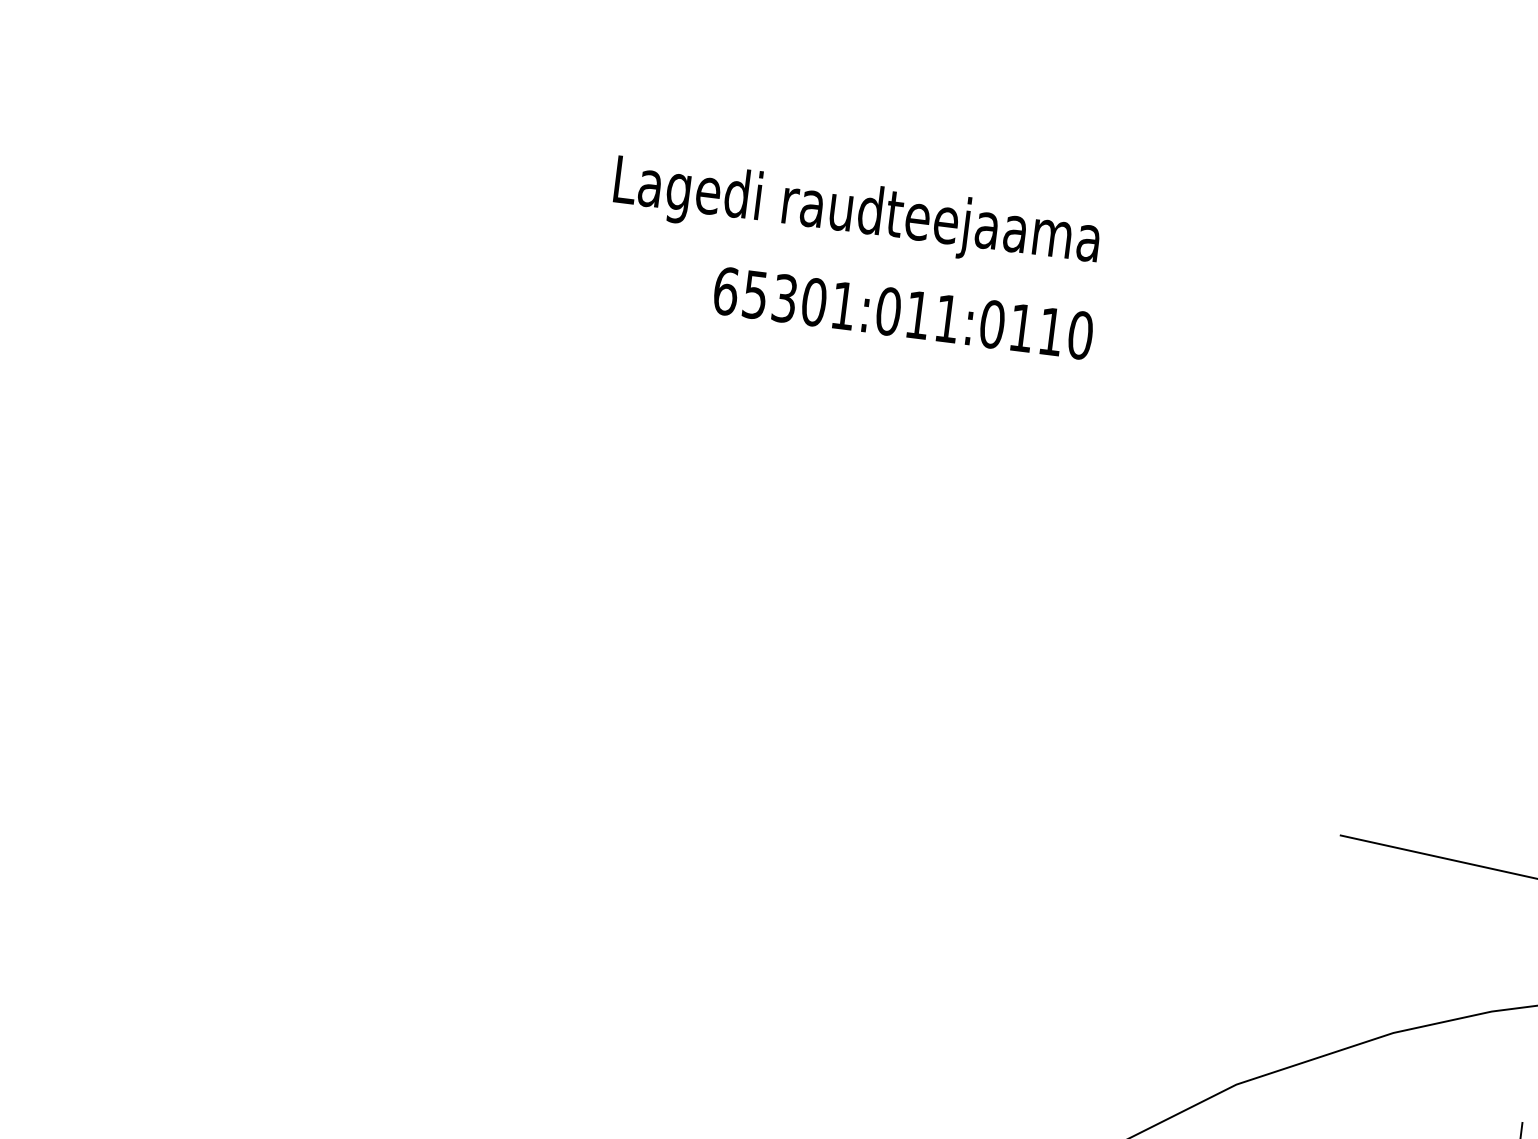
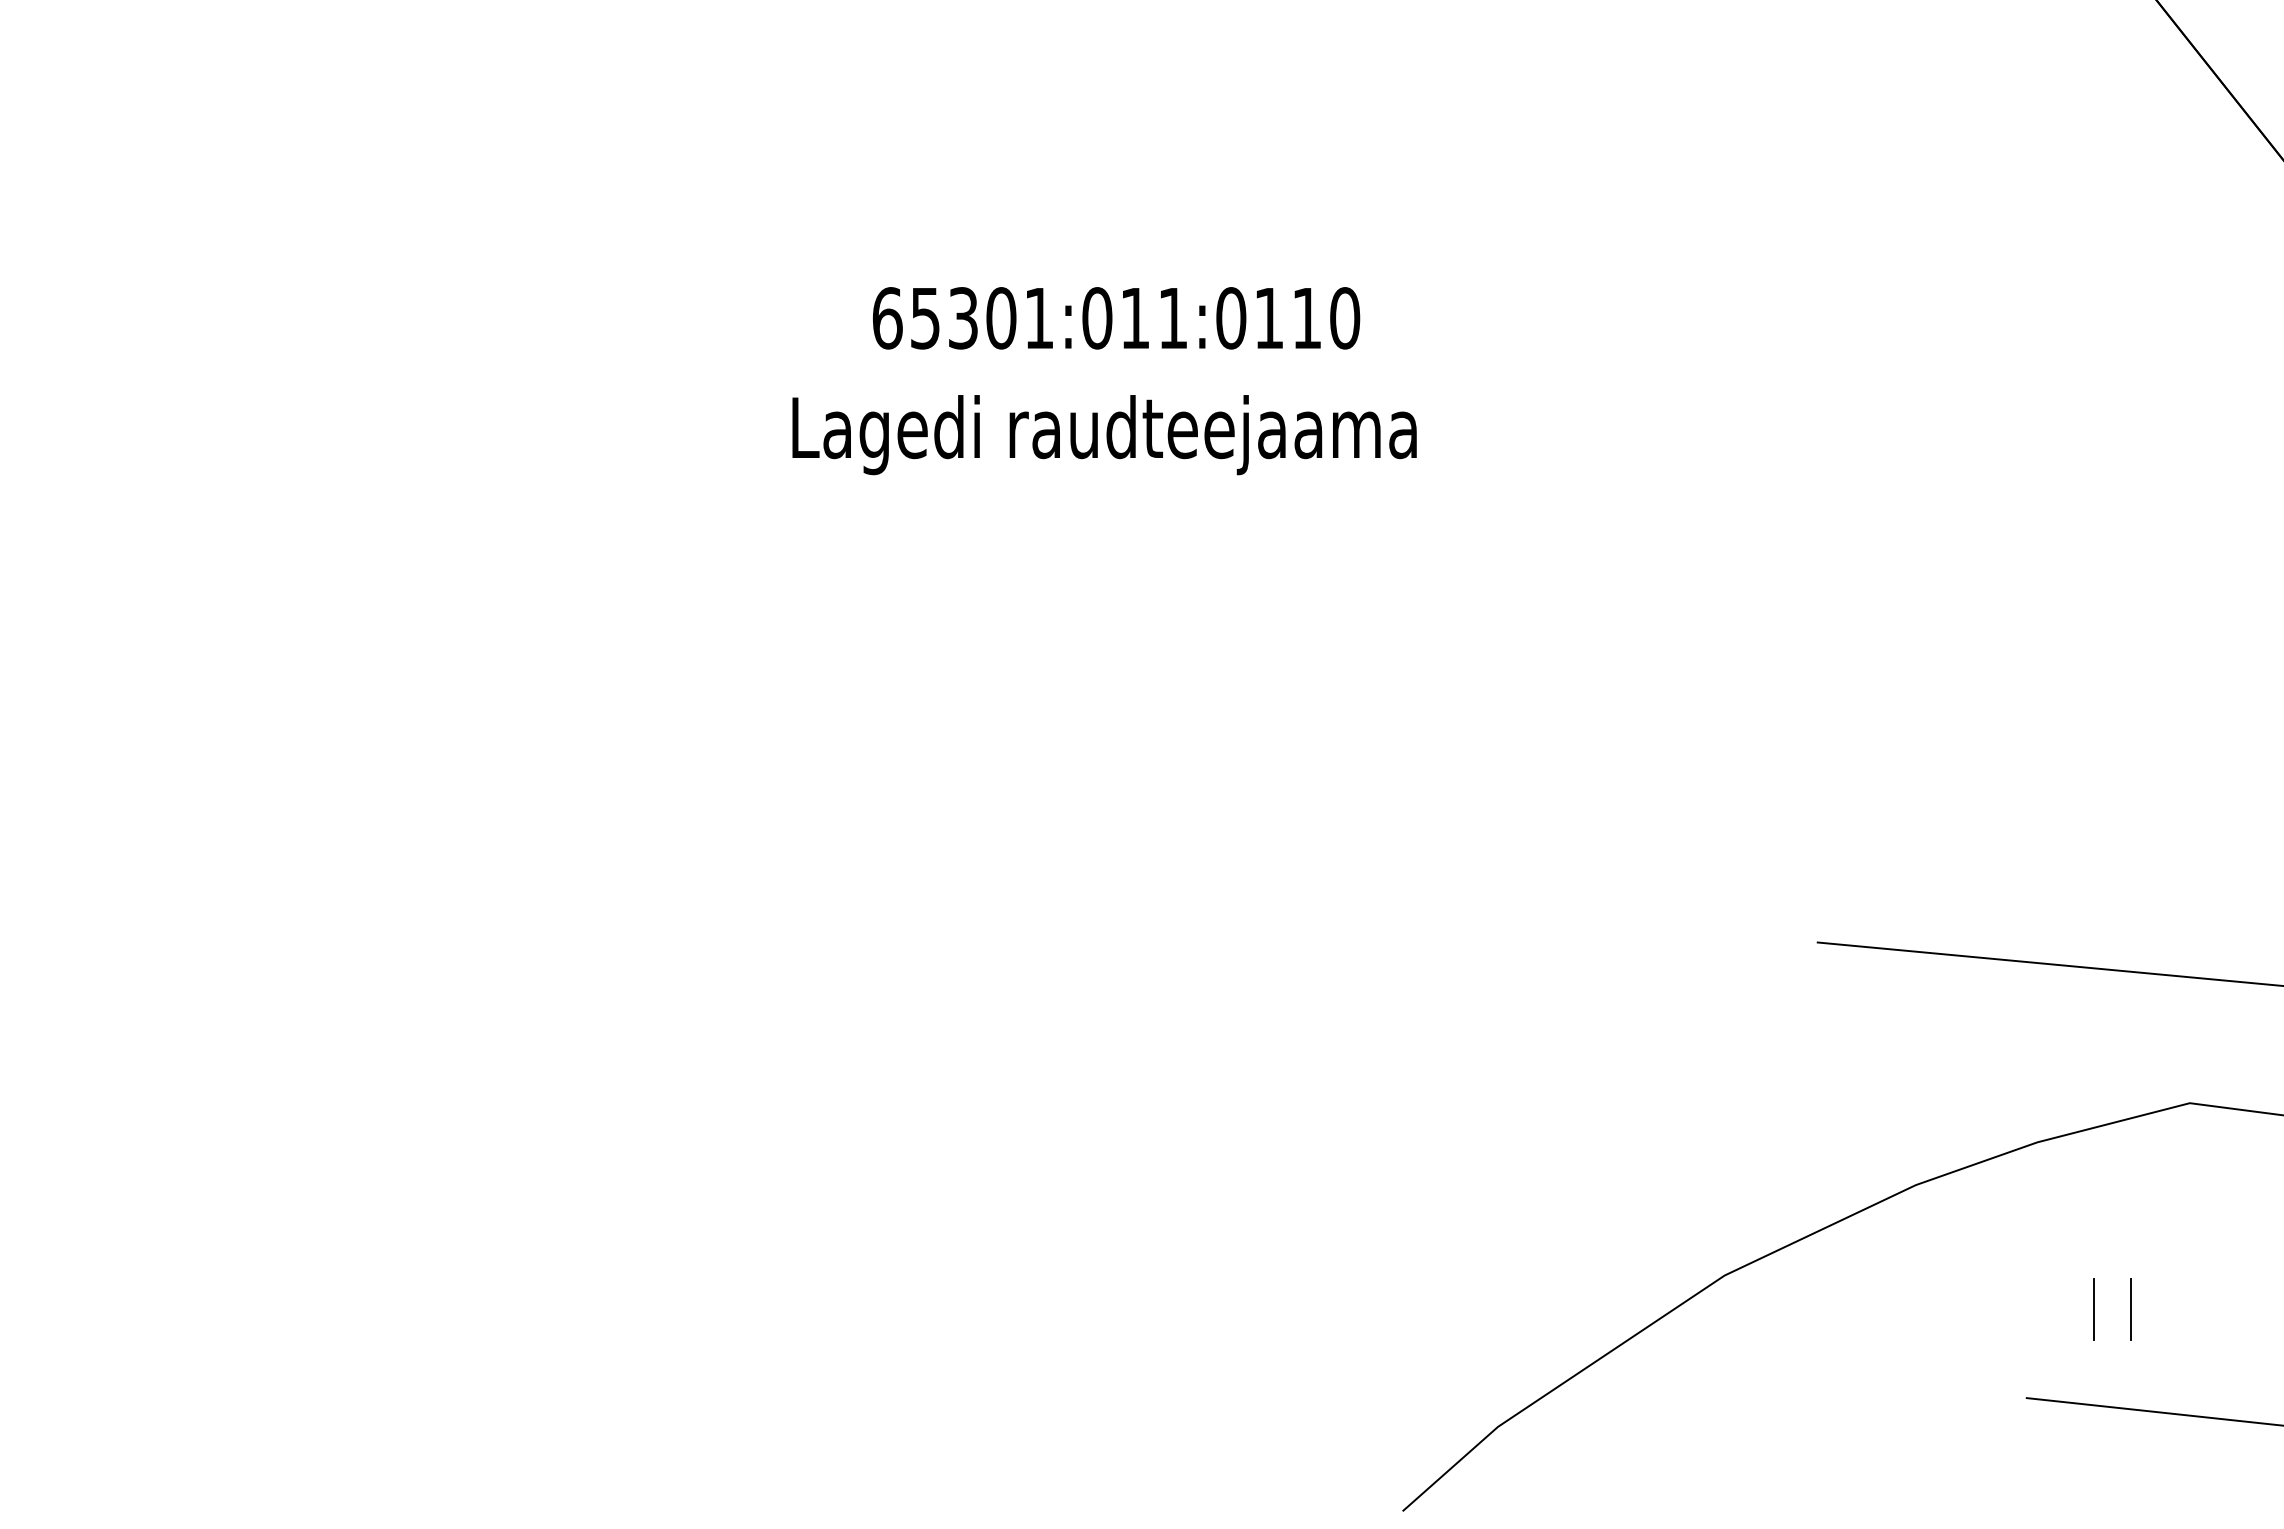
text: (856, 214) -> (1104, 435), moved
text: (903, 313) -> (1116, 318), moved

